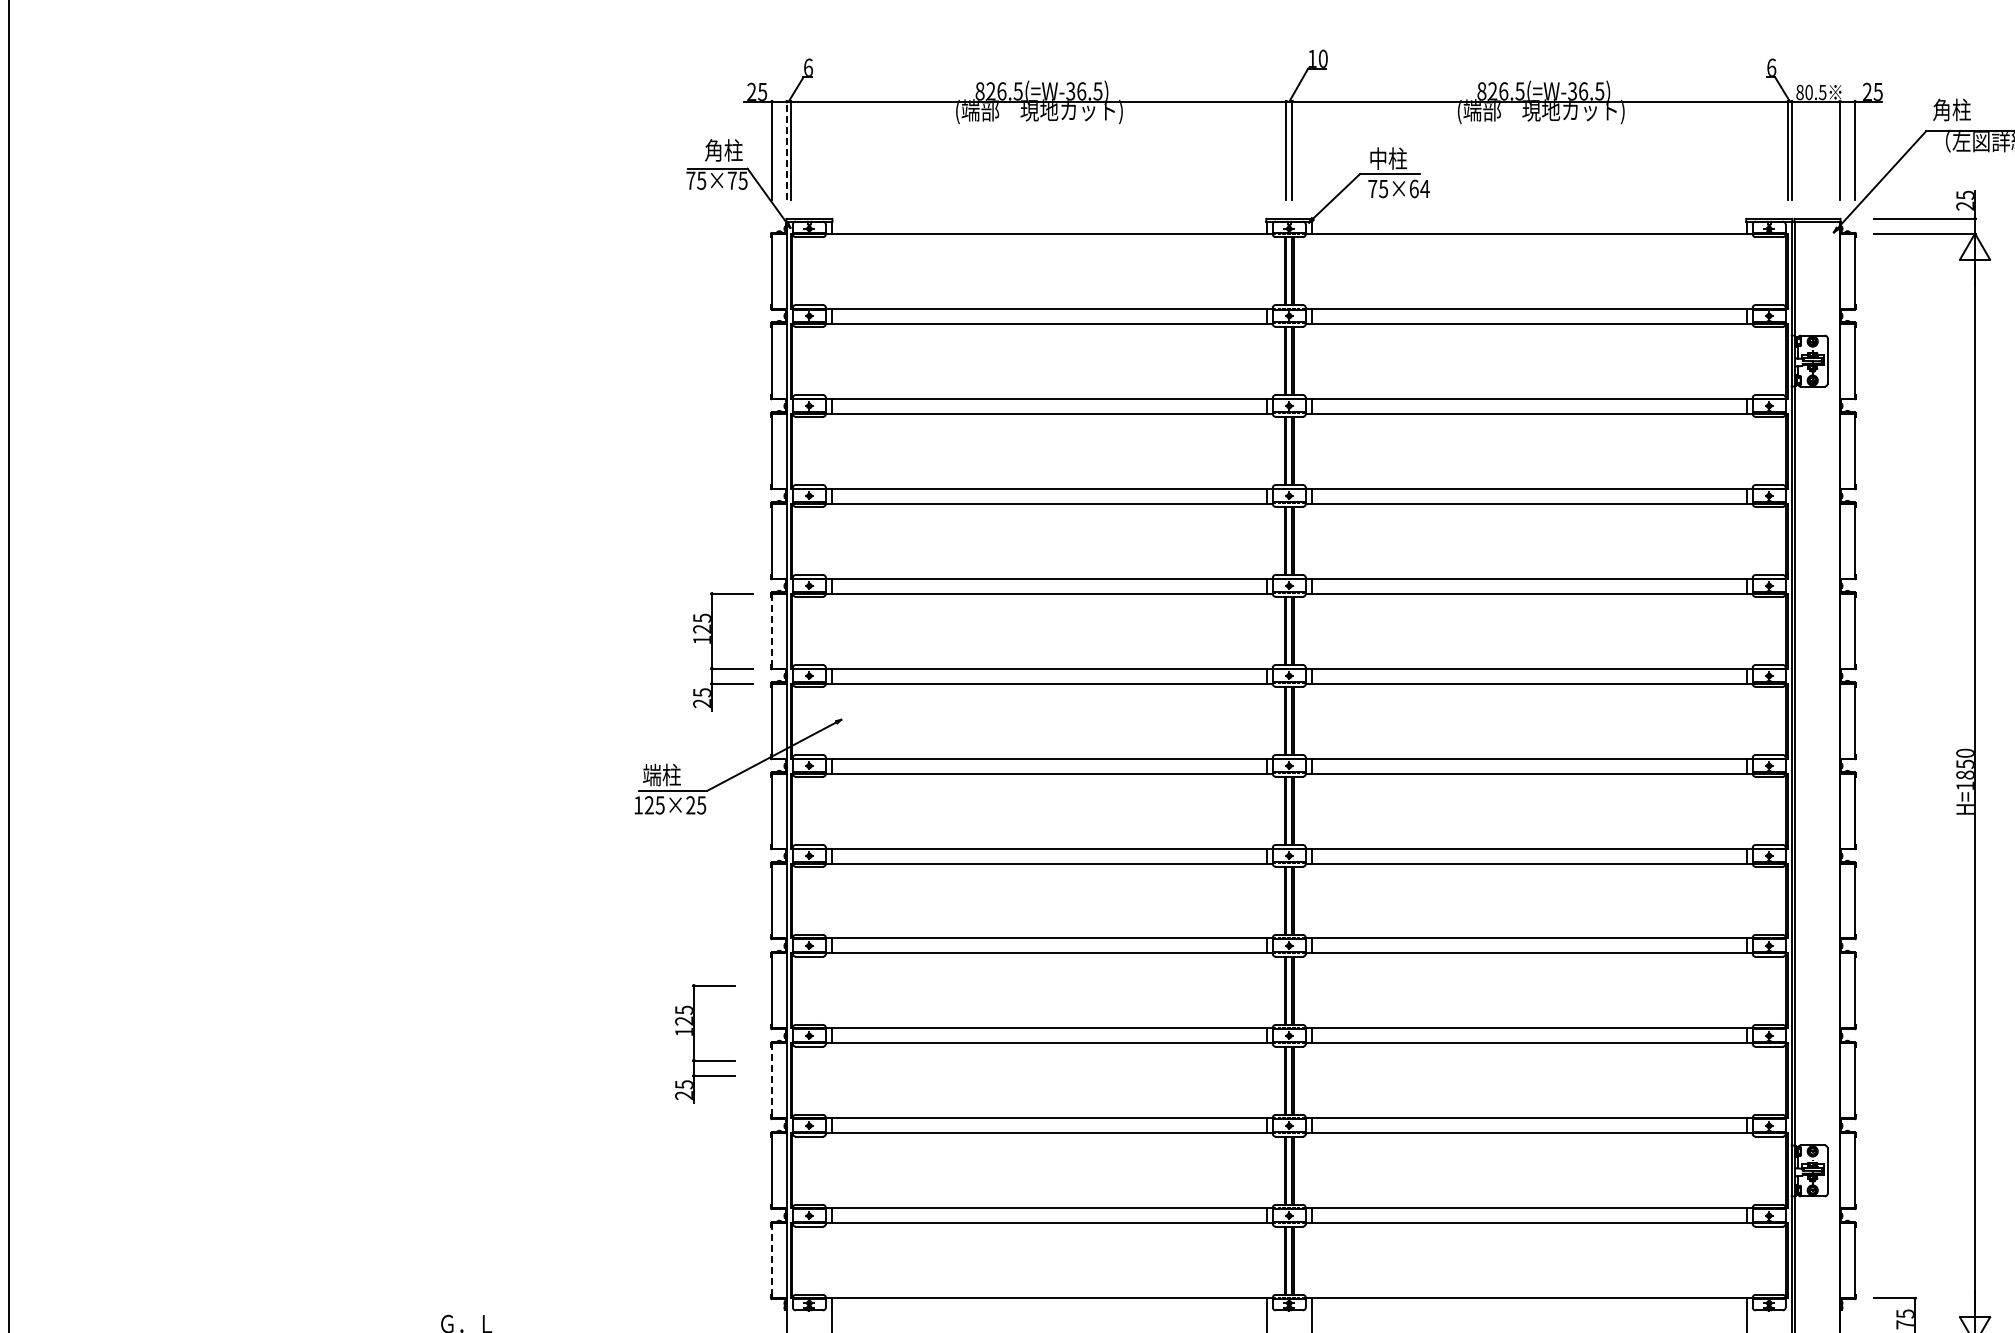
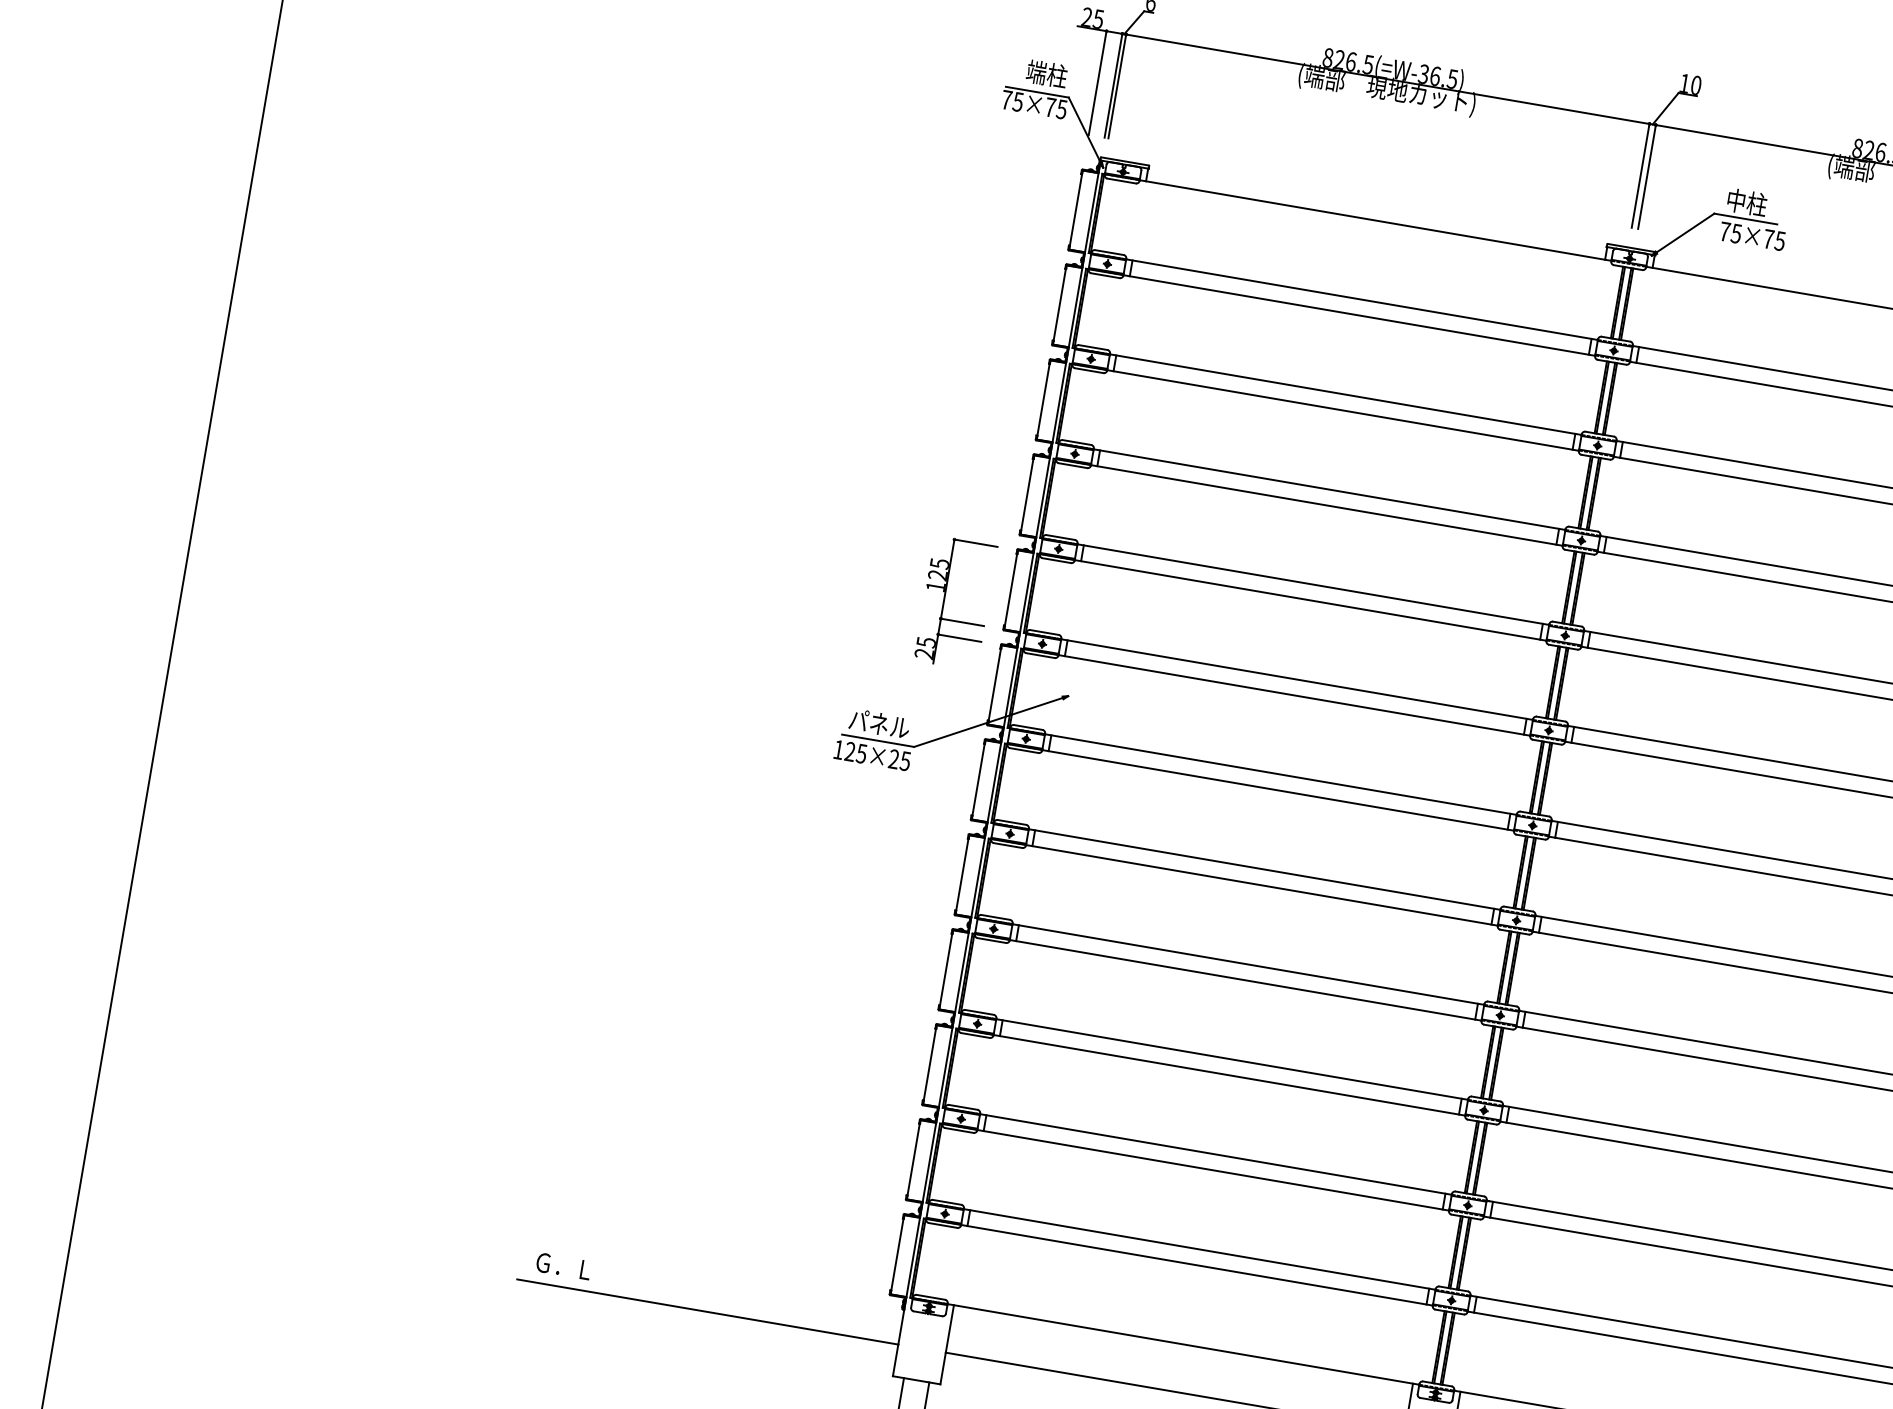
text: (713, 150) -> (1036, 72), 角柱 -> 端柱
line: (786, 150) -> (1113, 85), dashed -> solid
text: (1419, 188) -> (1774, 239), 75×64 -> 75×75
line: (771, 631) -> (1010, 590), dashed -> solid
text: (671, 774) -> (879, 723), 端柱 -> パネル
part: (694, 1043) -> (854, 1011), removed
line: (771, 1081) -> (929, 1065), dashed -> solid
line: (771, 1261) -> (896, 1255), dashed -> solid

